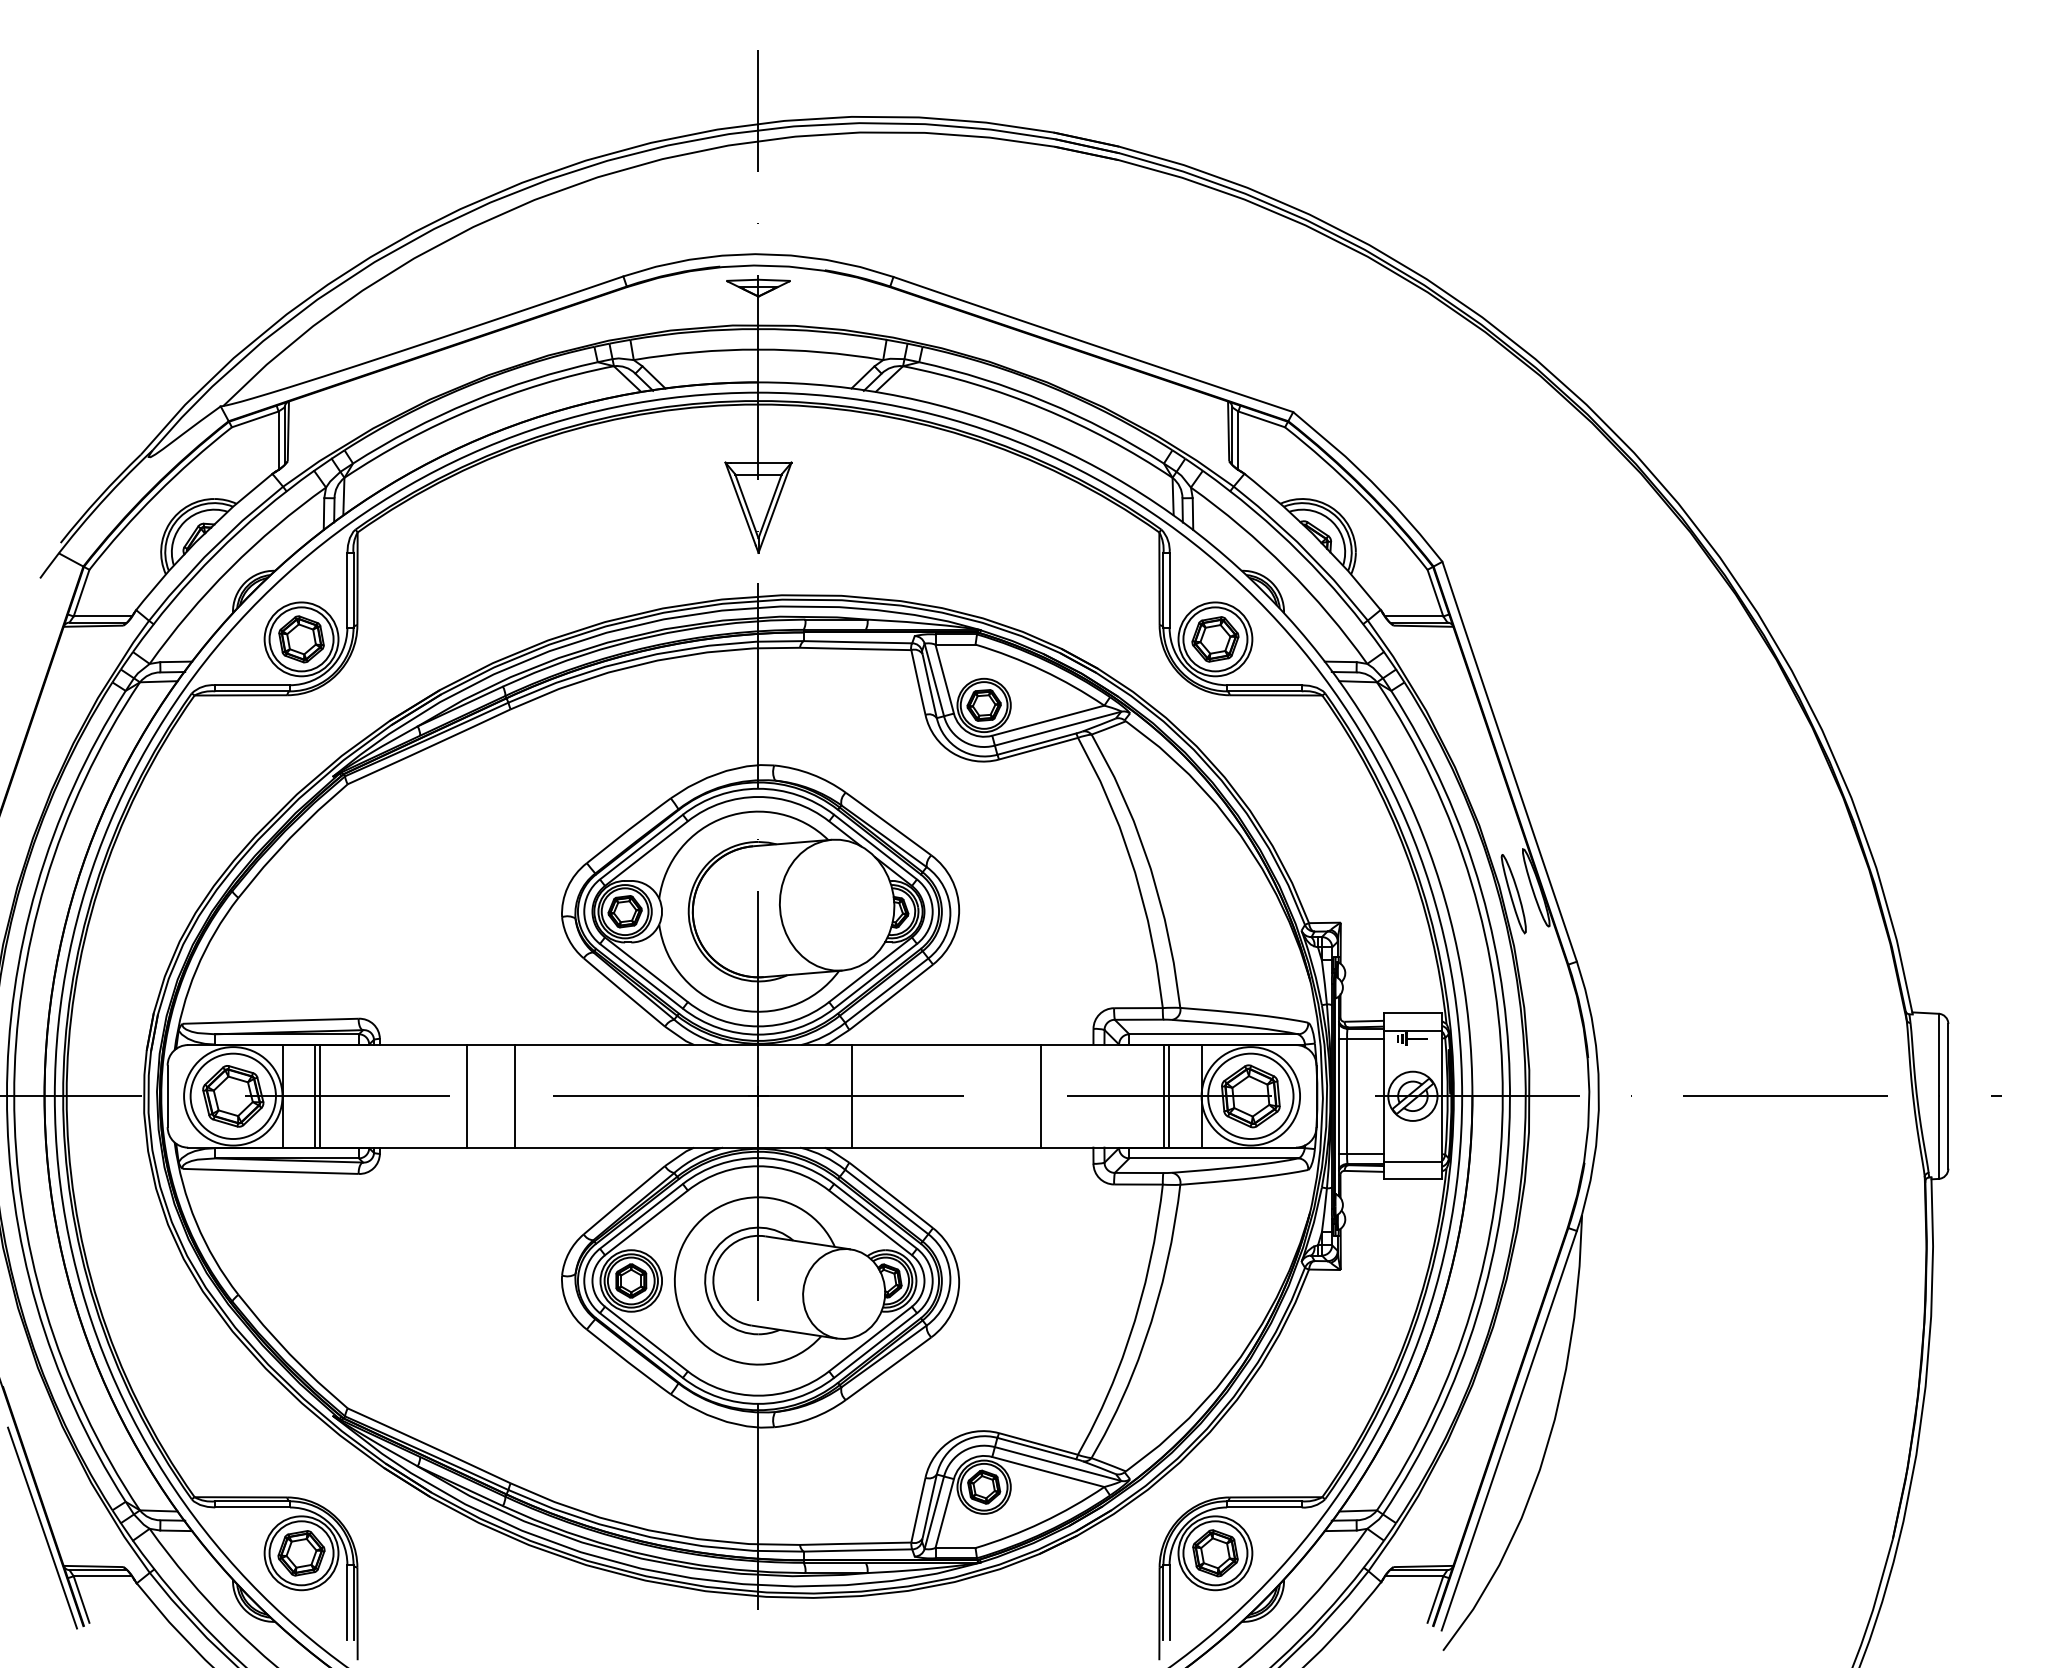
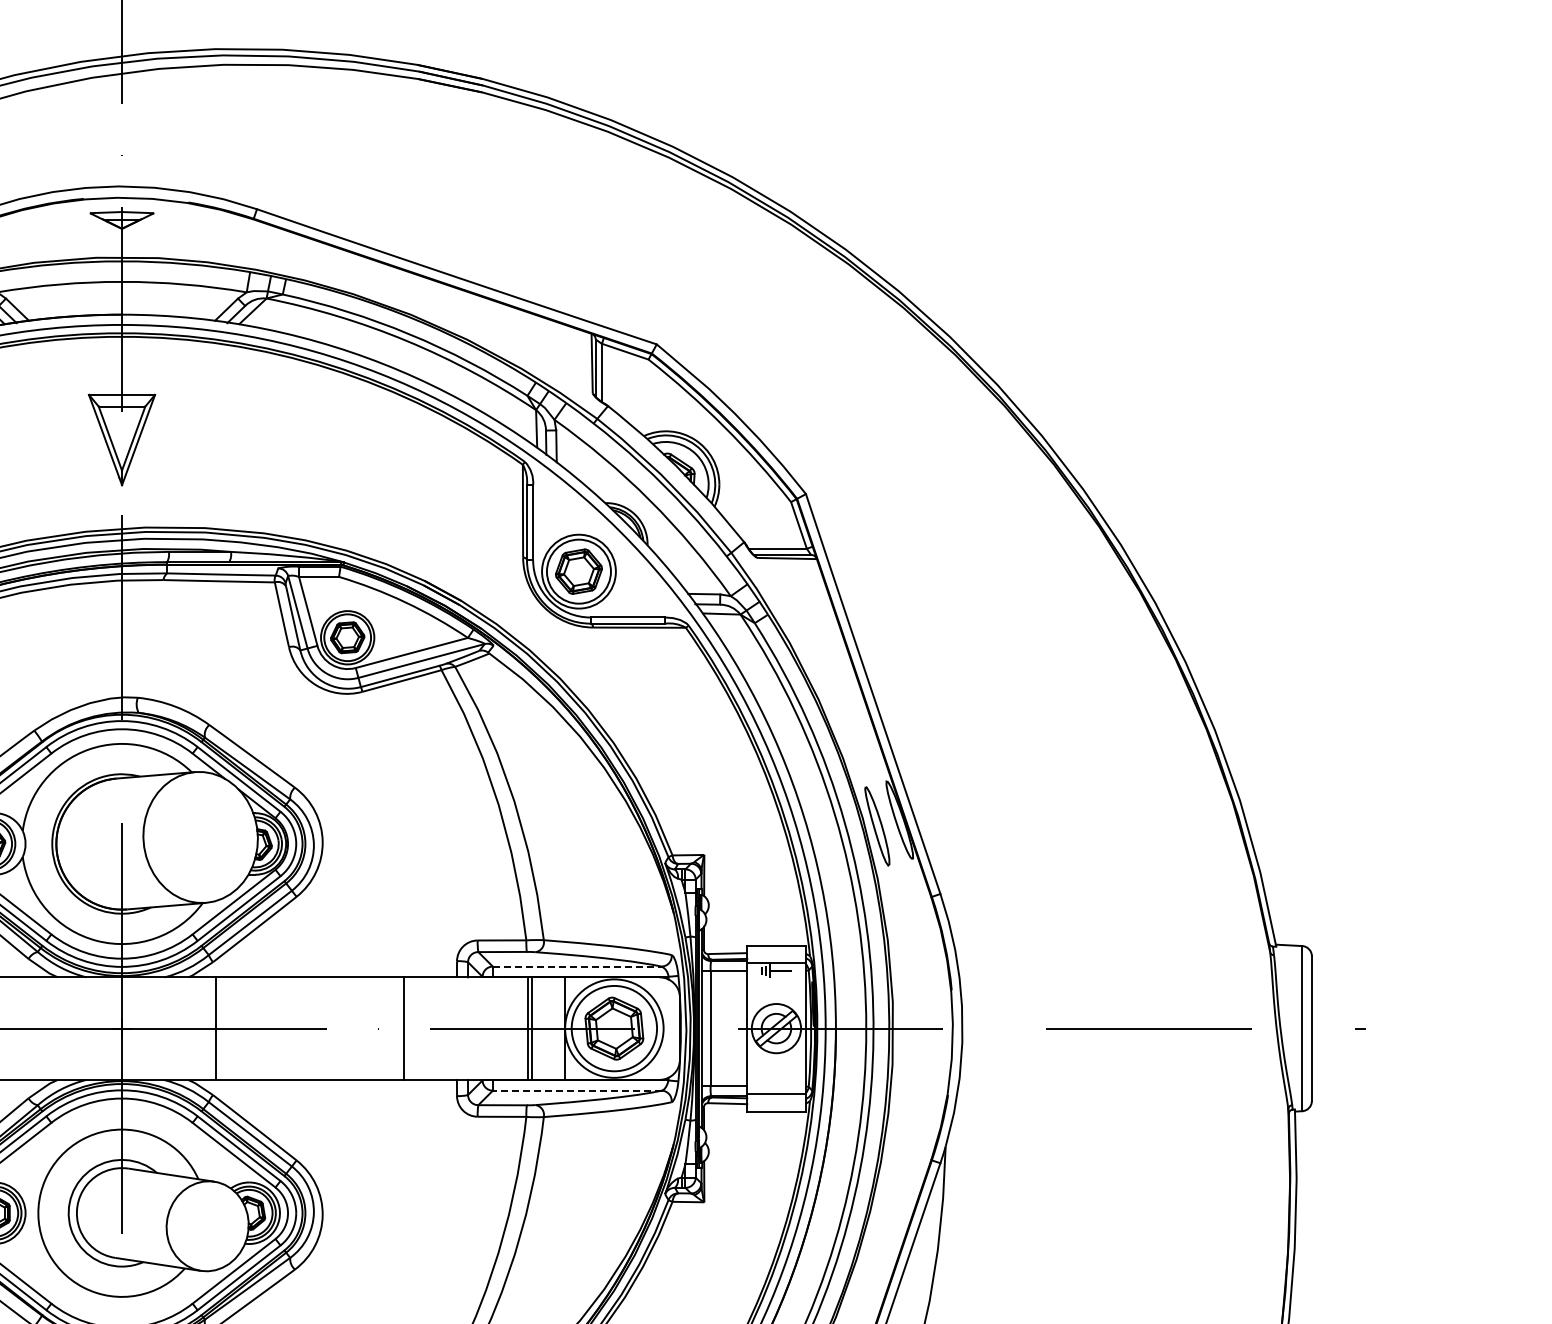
line: (1214, 1034) -> (578, 966), solid -> dashed
line: (1213, 1158) -> (577, 1090), solid -> dashed

